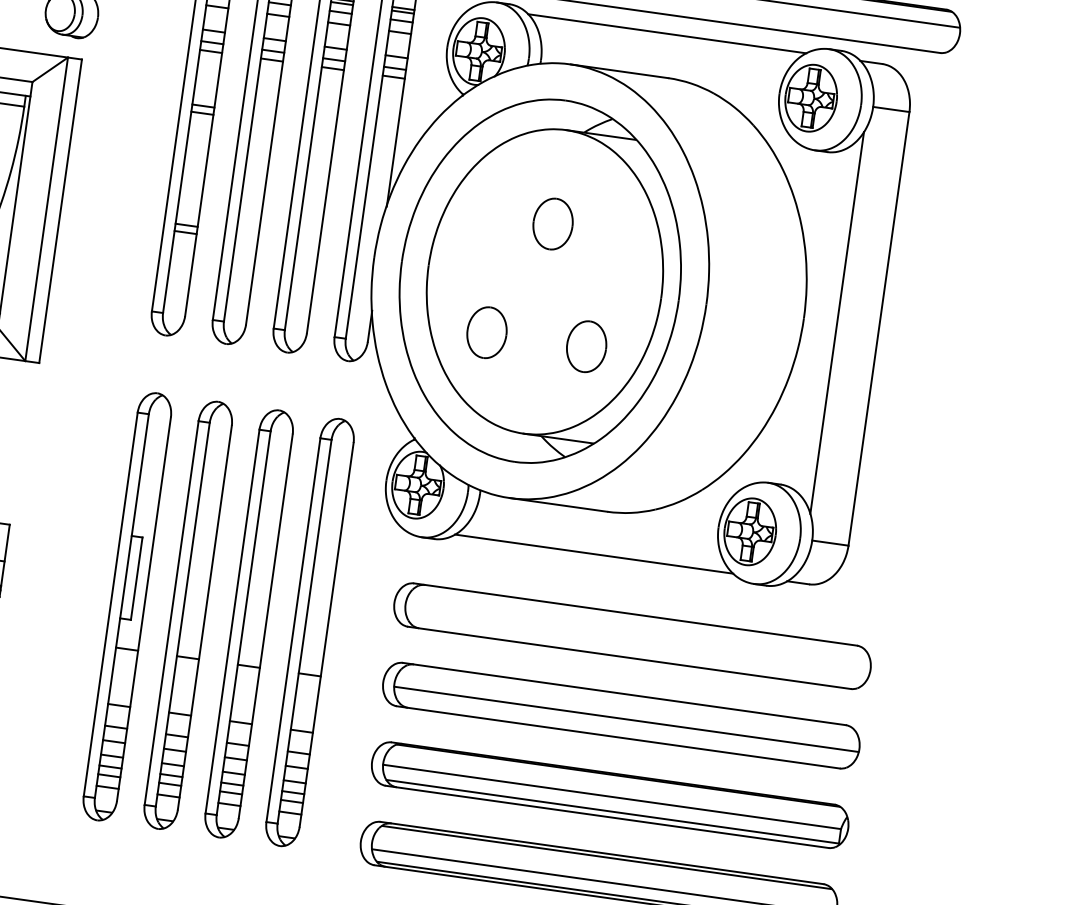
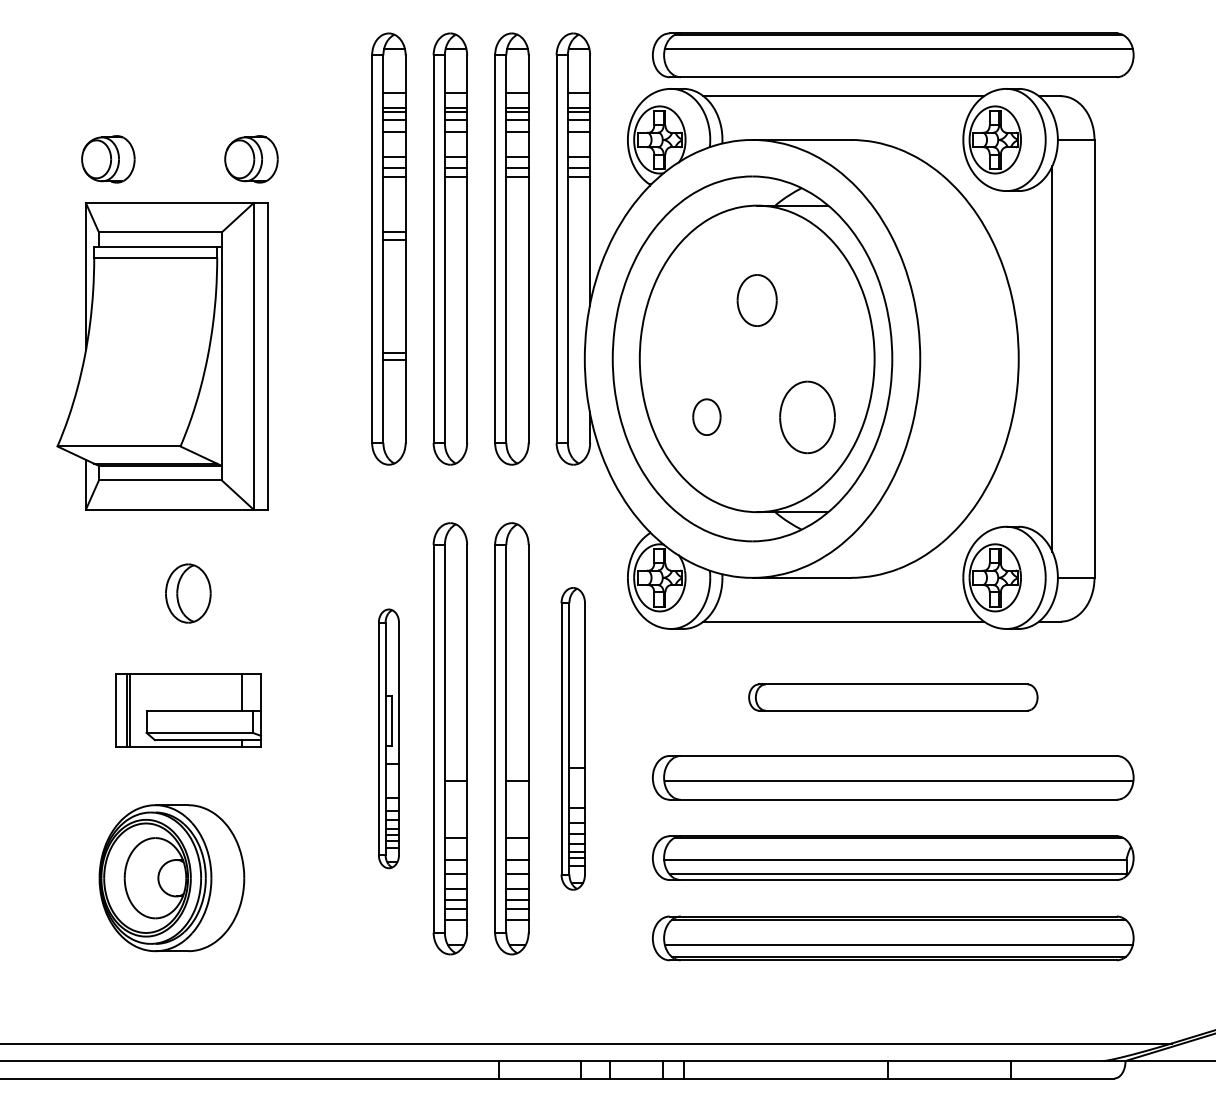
part: (486, 331) -> (706, 416), size x0.7
part: (586, 345) -> (807, 416), size x1.4
part: (127, 606) -> (388, 738), size x0.6
part: (309, 632) -> (572, 738), size x0.7
part: (632, 636) -> (893, 697), size x0.6

